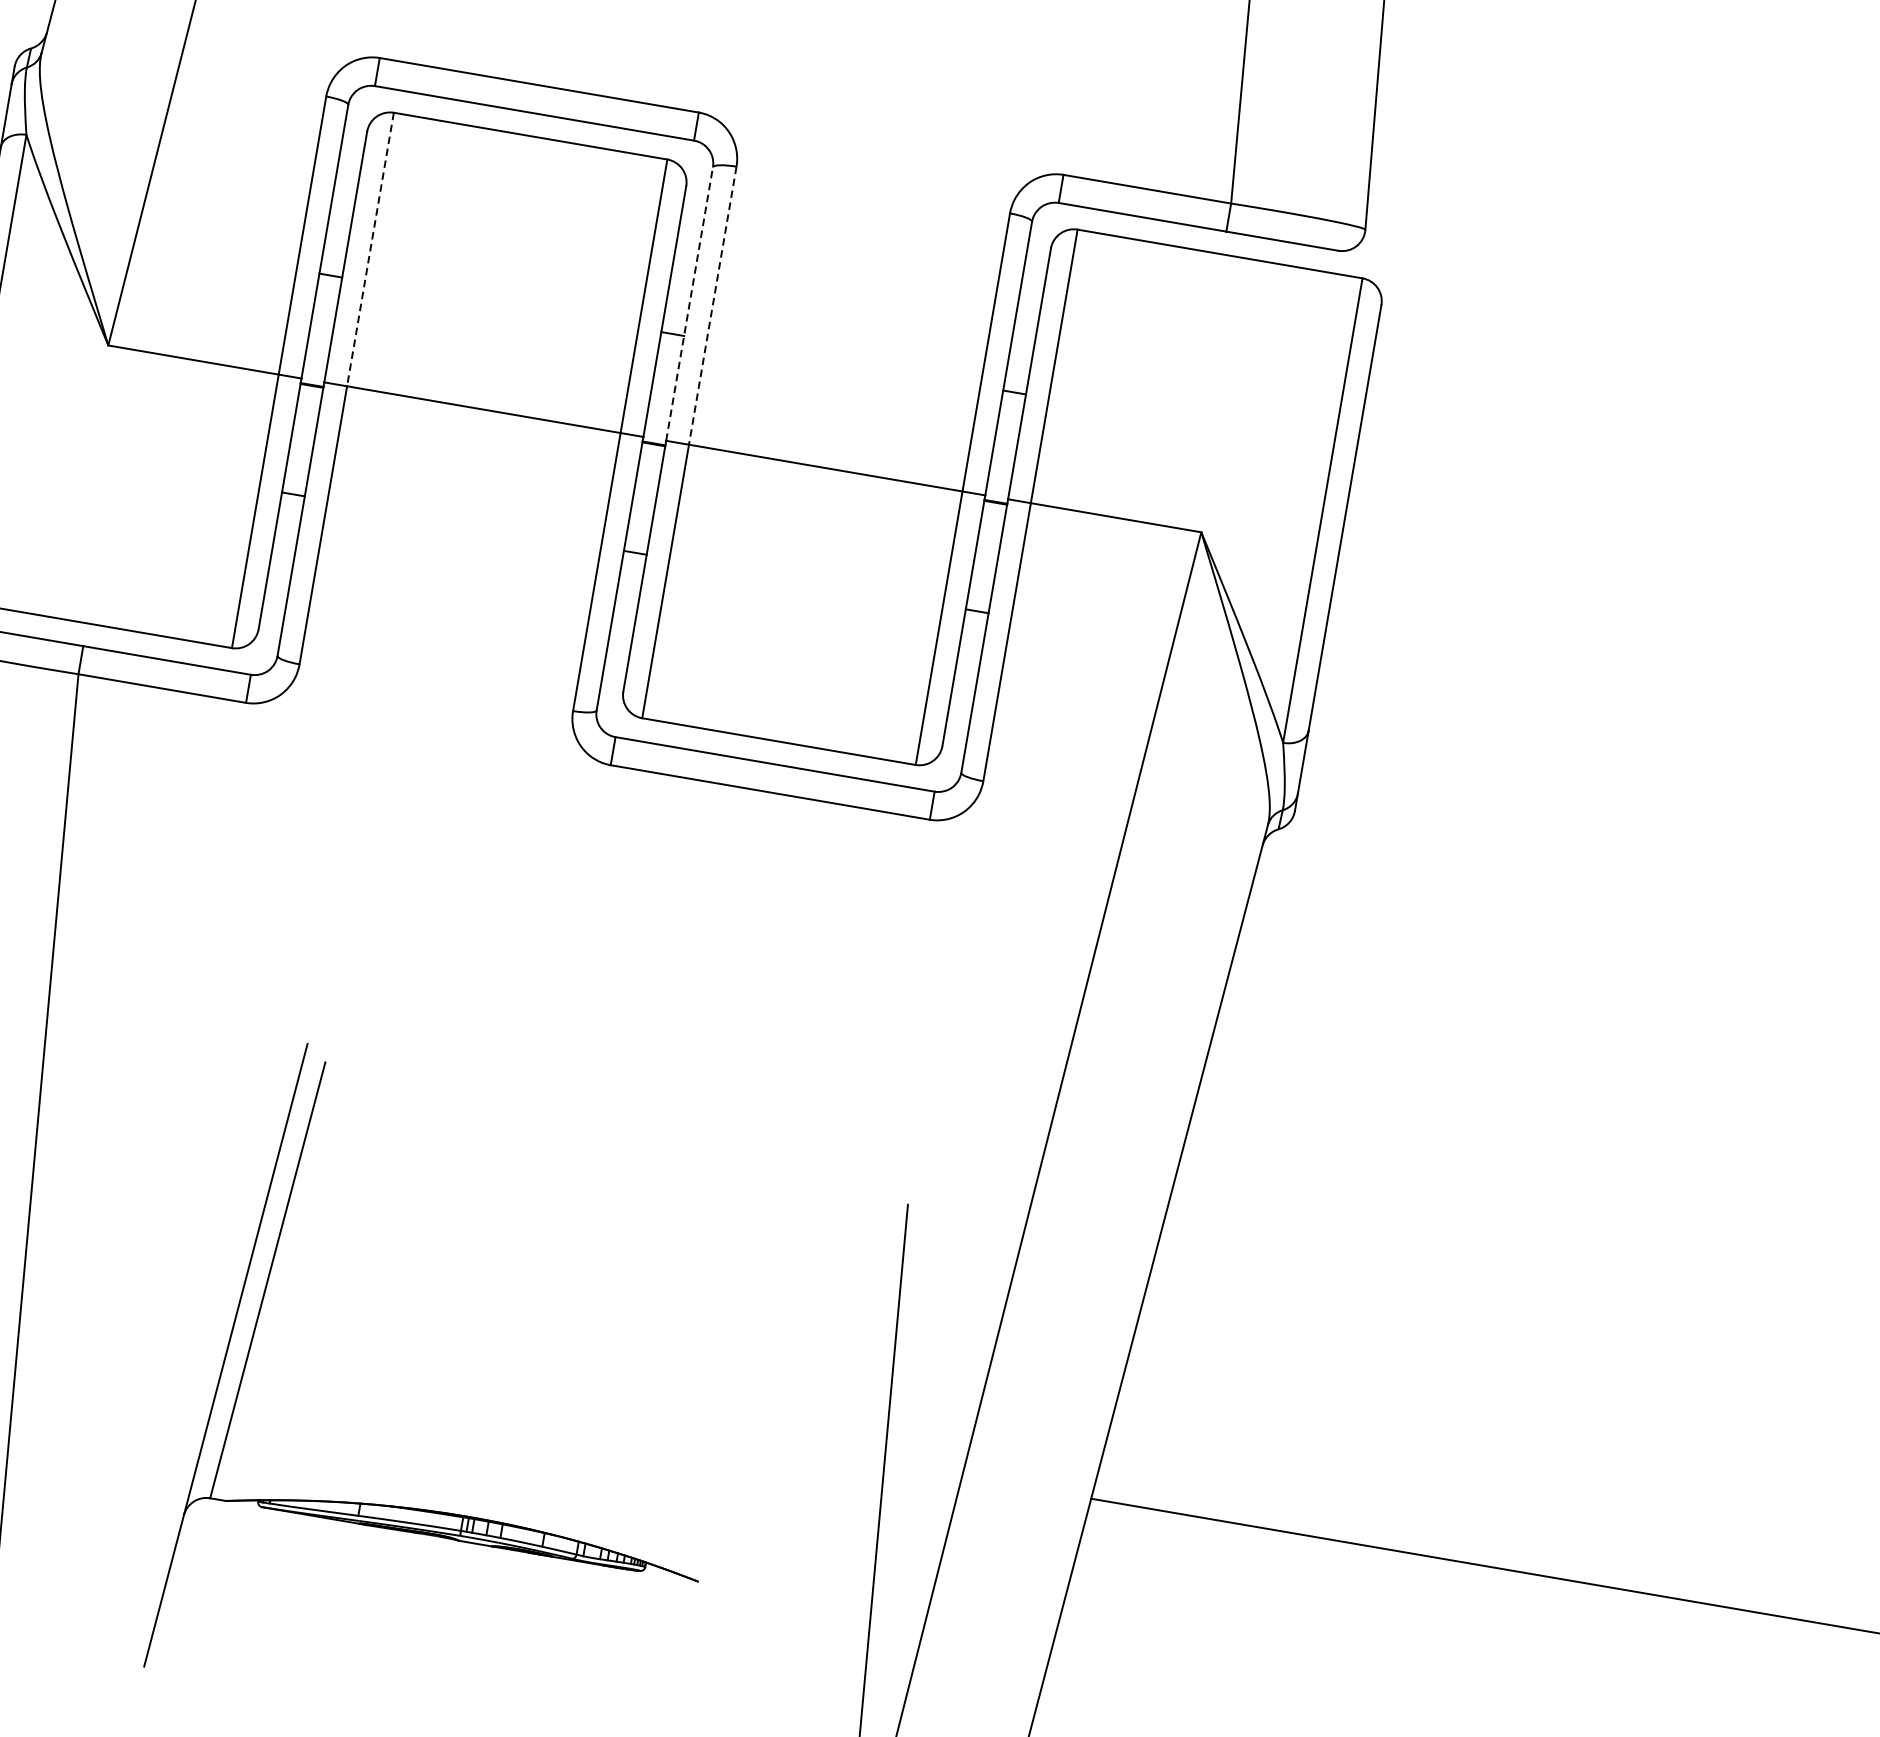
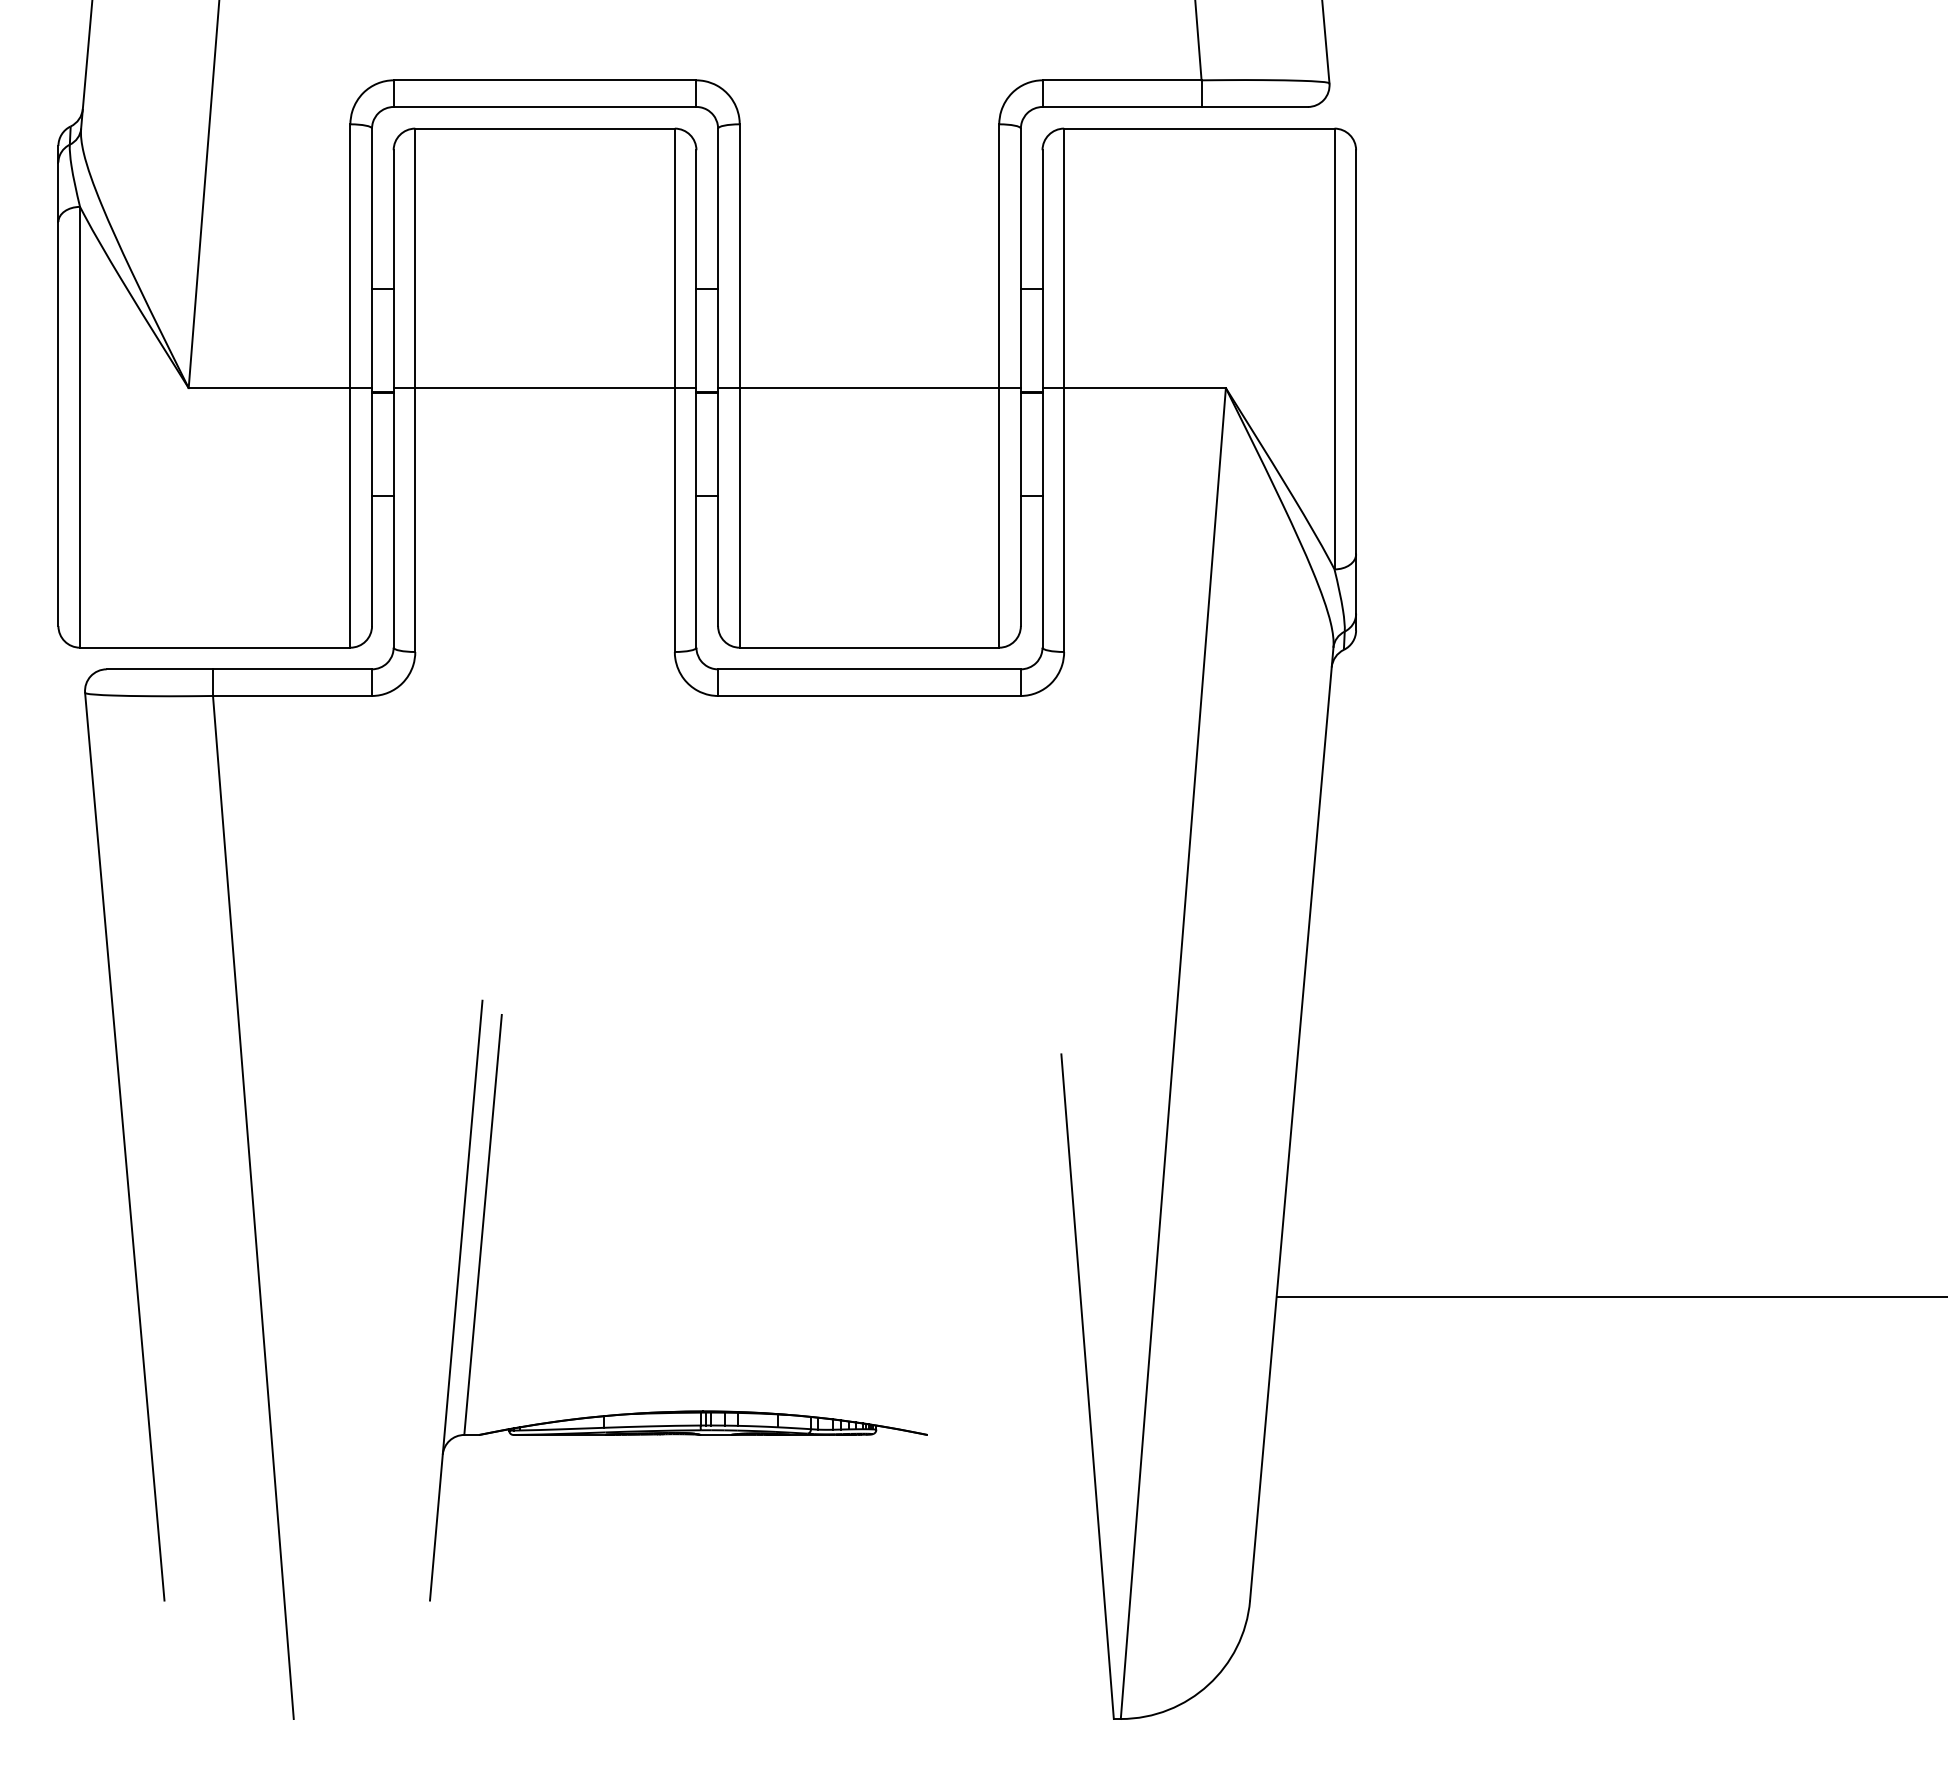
line: (370, 249) -> (415, 258), dashed -> solid
line: (689, 304) -> (718, 258), dashed -> solid
line: (712, 305) -> (739, 256), dashed -> solid

